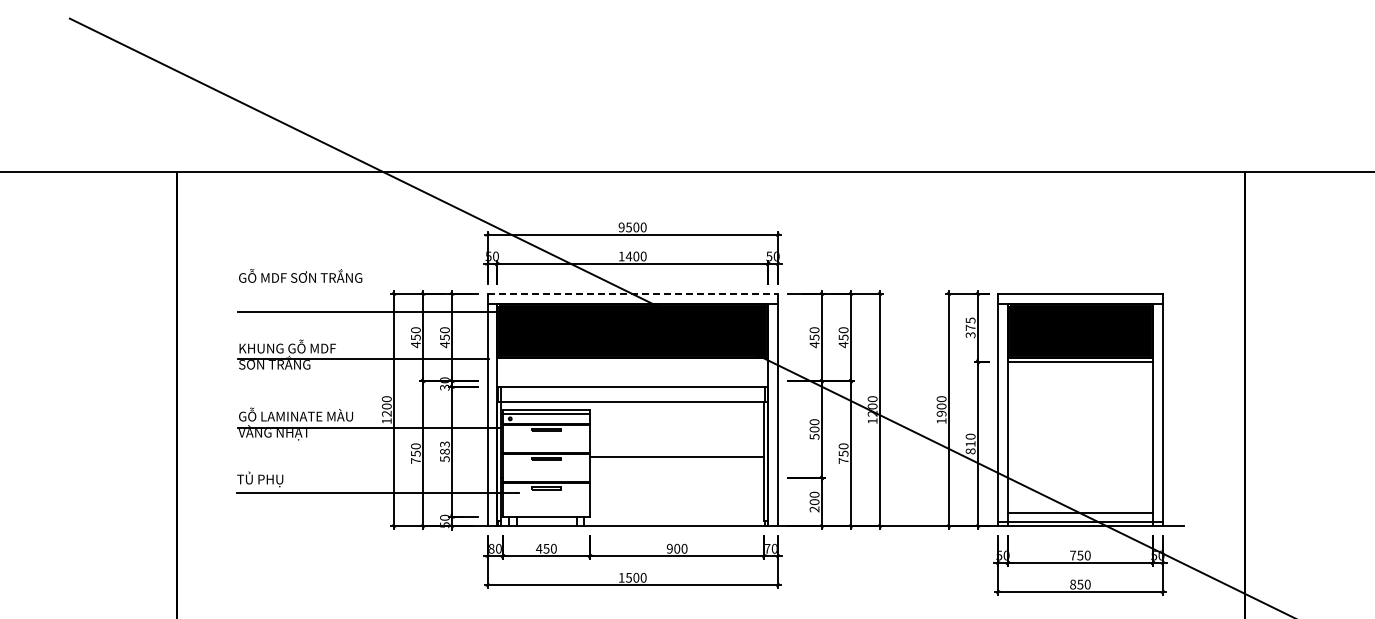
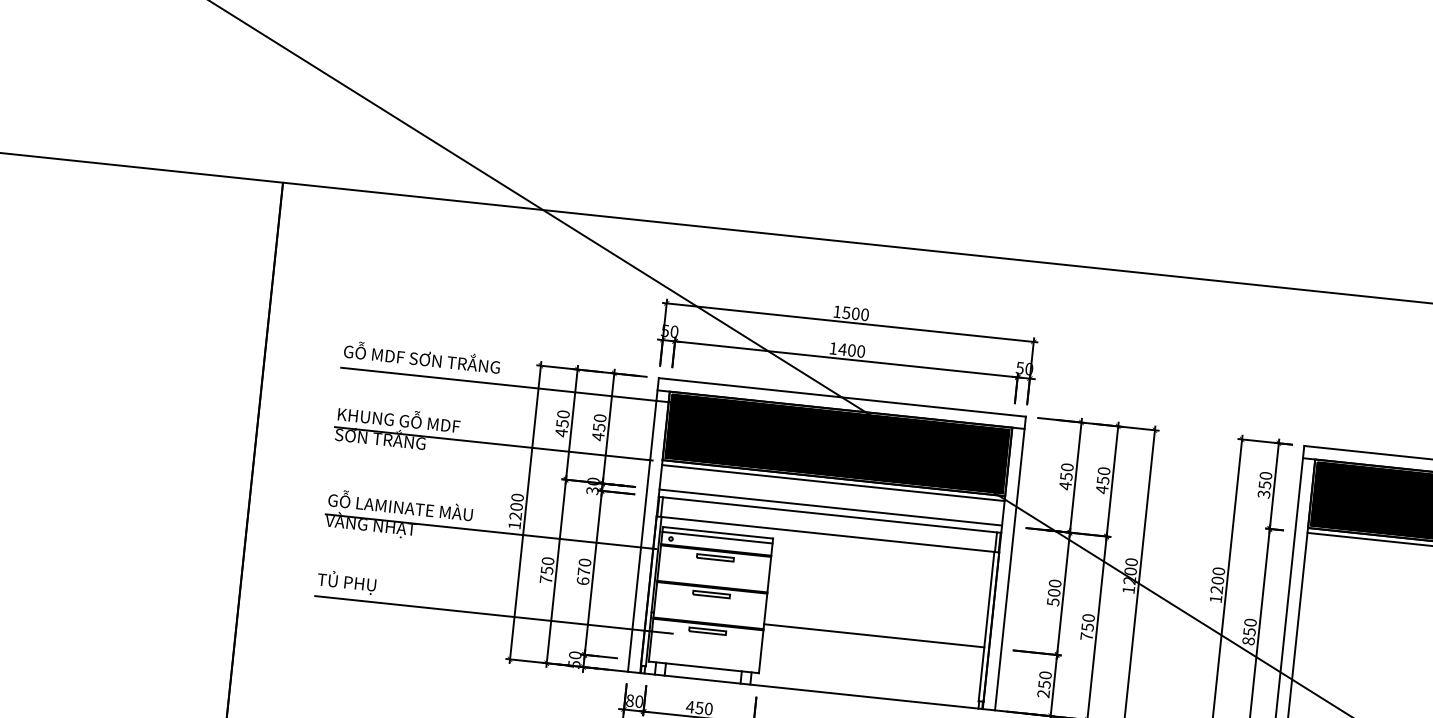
text: (621, 227) -> (837, 311), 9500 -> 1500
text: (300, 275) -> (422, 356), moved
line: (633, 293) -> (843, 396), dashed -> solid
text: (970, 323) -> (1265, 479), 375 -> 350
line: (632, 361) -> (833, 482), added
line: (632, 381) -> (830, 507), added
text: (941, 413) -> (1216, 589), 1900 -> 1200
text: (970, 444) -> (1249, 632), 810 -> 850
text: (444, 451) -> (583, 571), 583 -> 670
line: (677, 456) -> (874, 635), moved
text: (814, 502) -> (1044, 685), 200 -> 250

